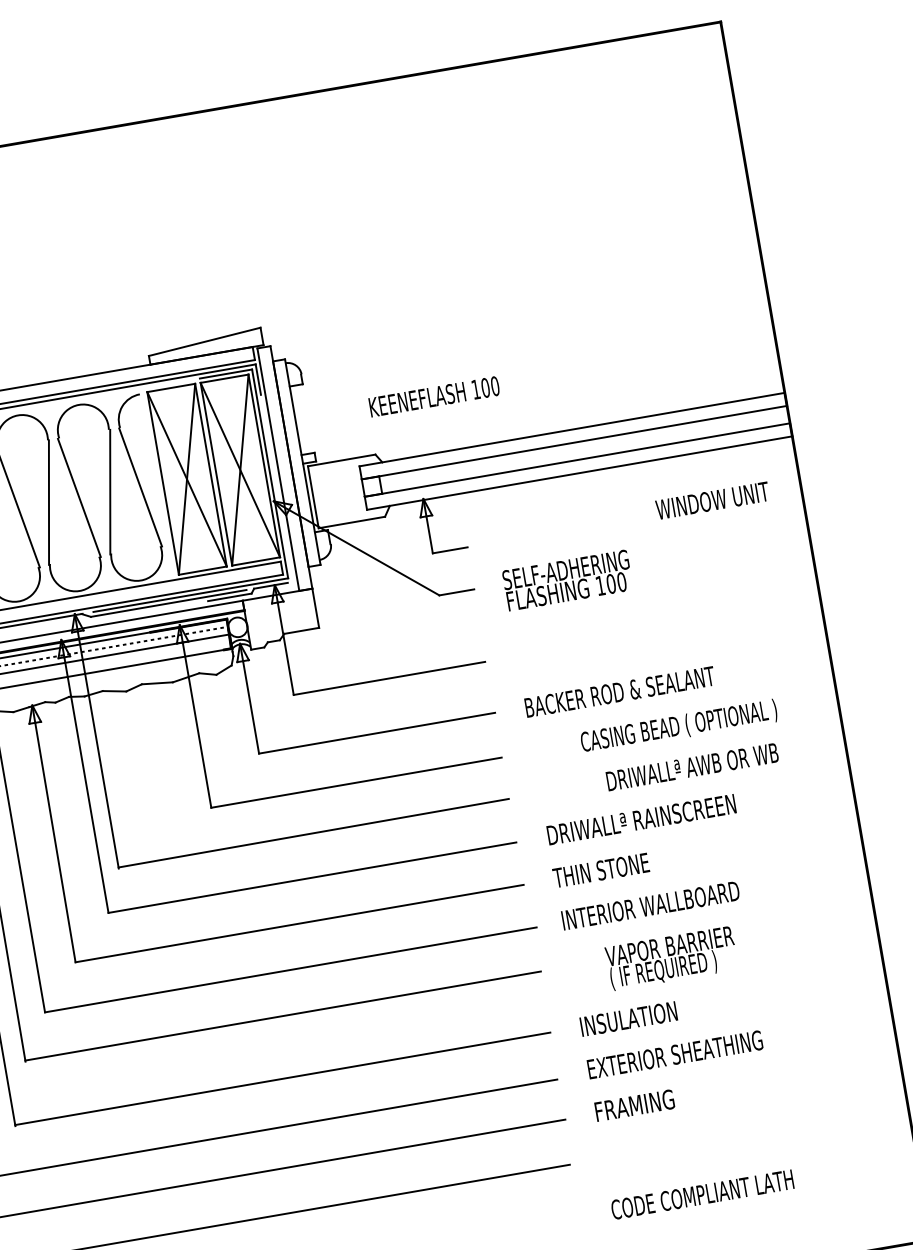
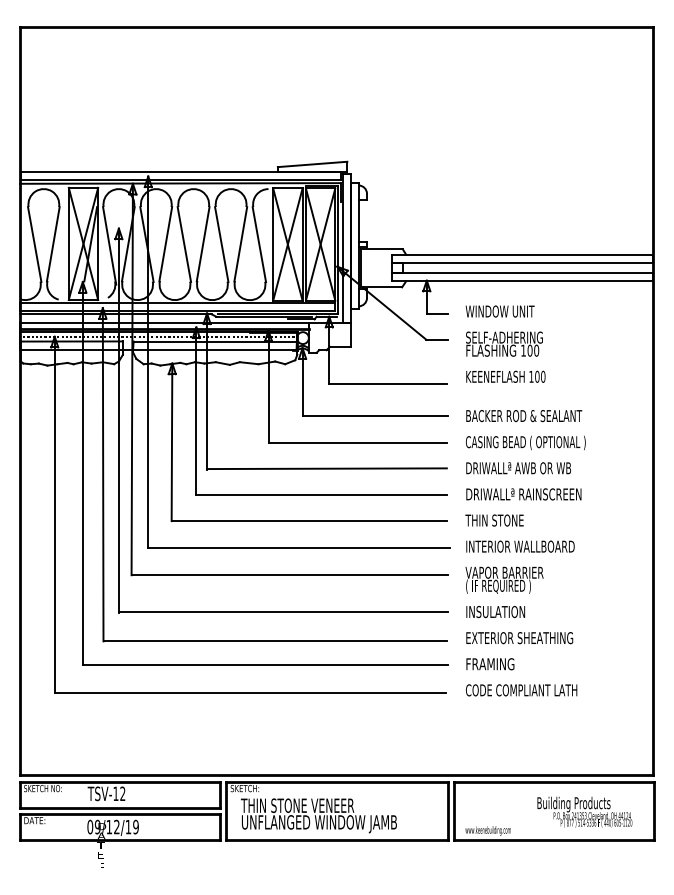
text: (433, 396) -> (505, 376), moved
text: (711, 500) -> (499, 311), moved
text: (678, 726) -> (525, 442), moved
text: (692, 767) -> (518, 468), moved
text: (671, 957) -> (504, 579), moved
text: (702, 1194) -> (521, 690), moved

